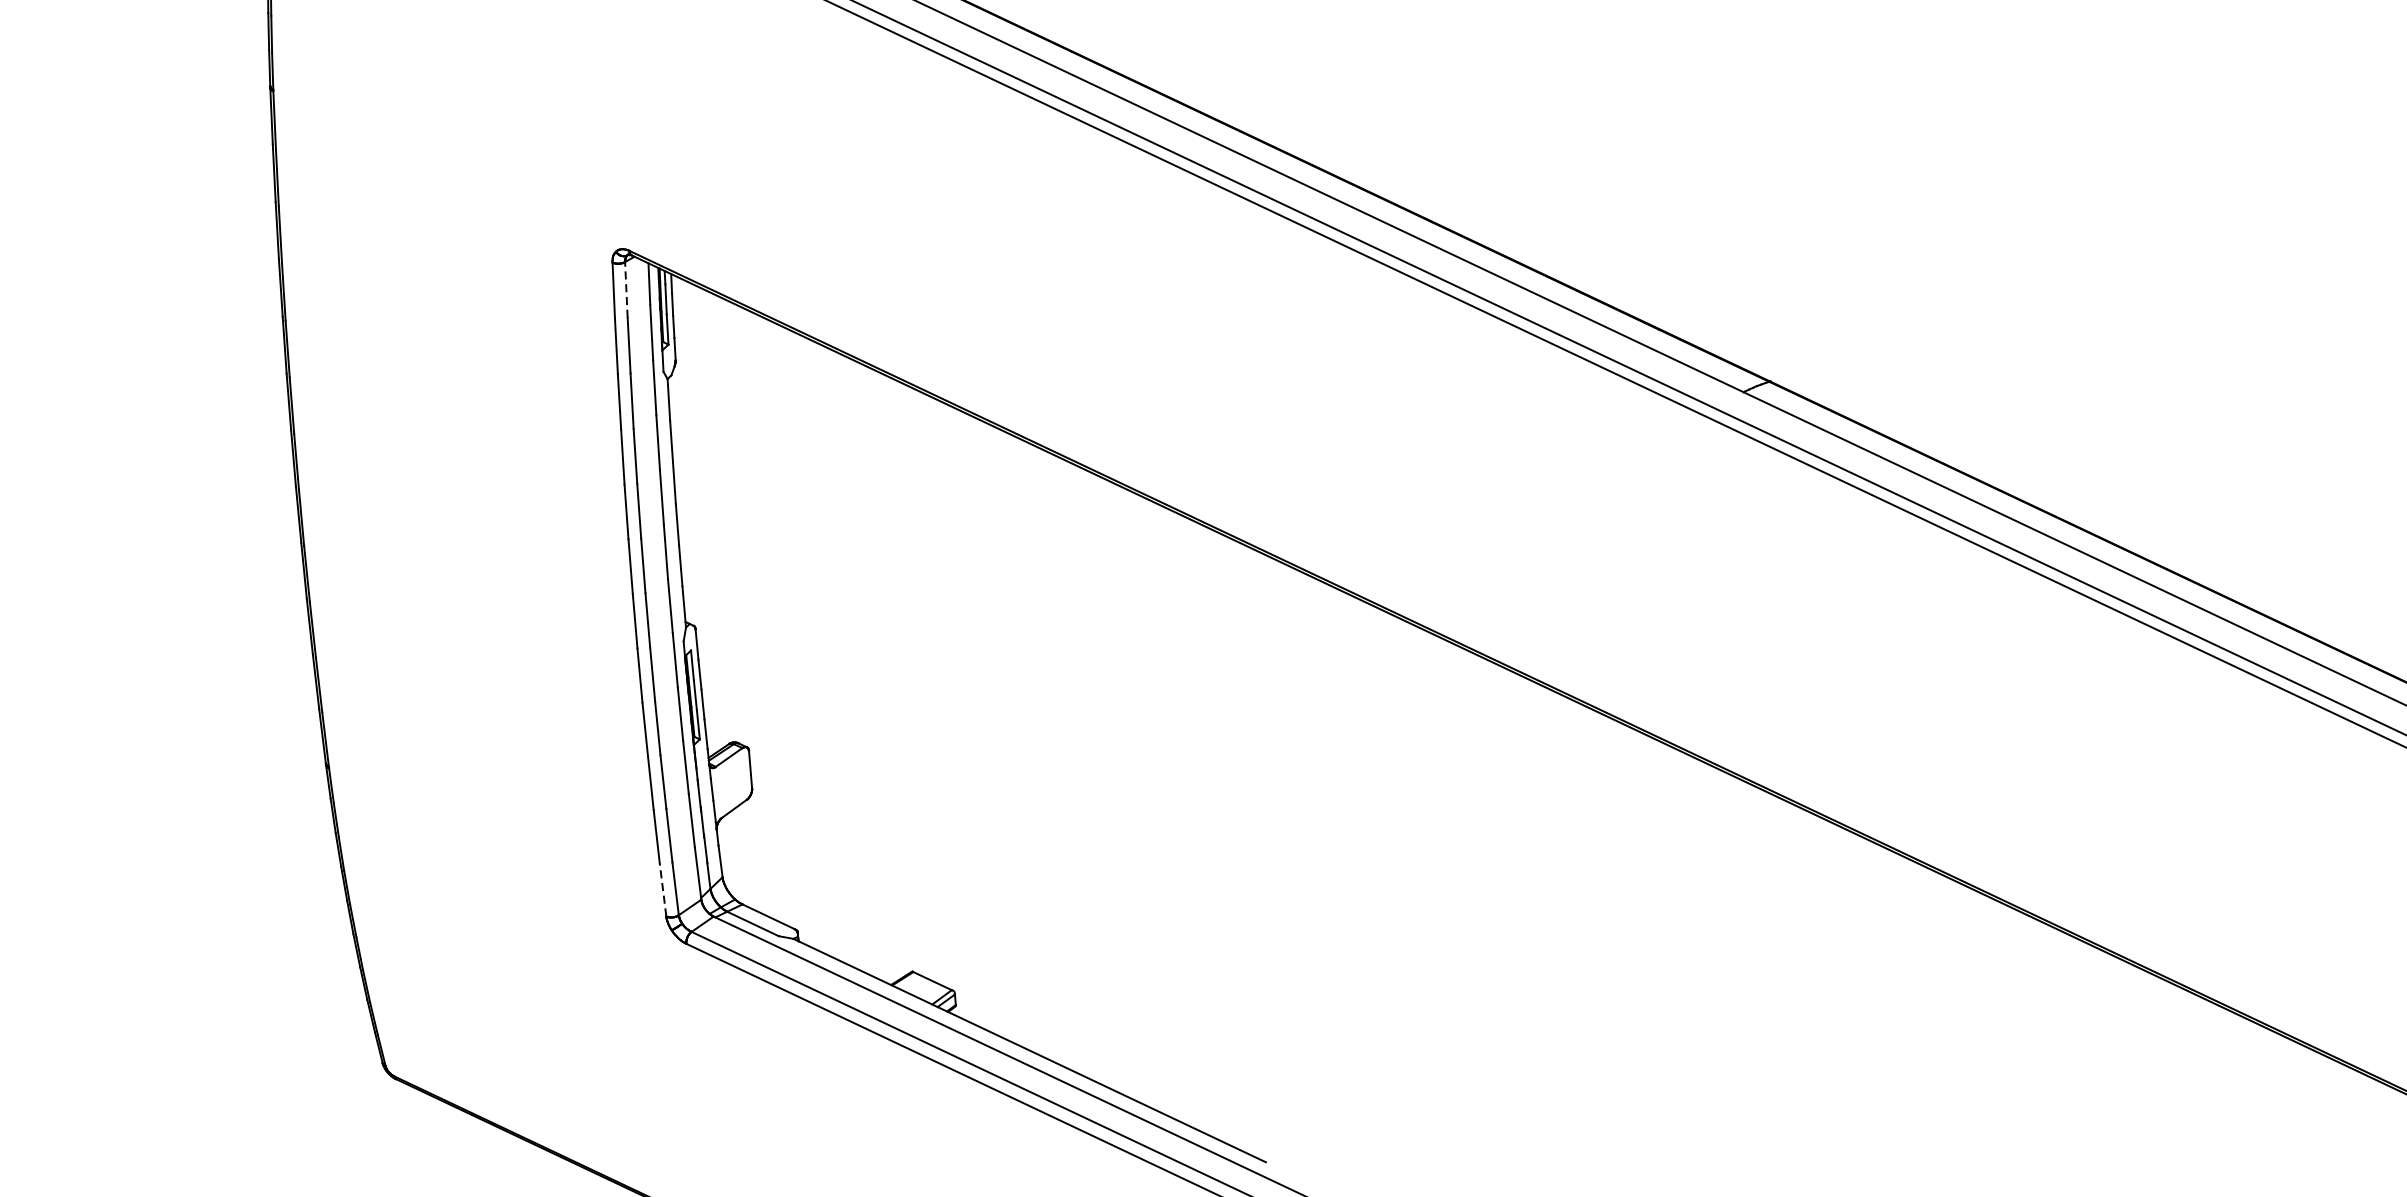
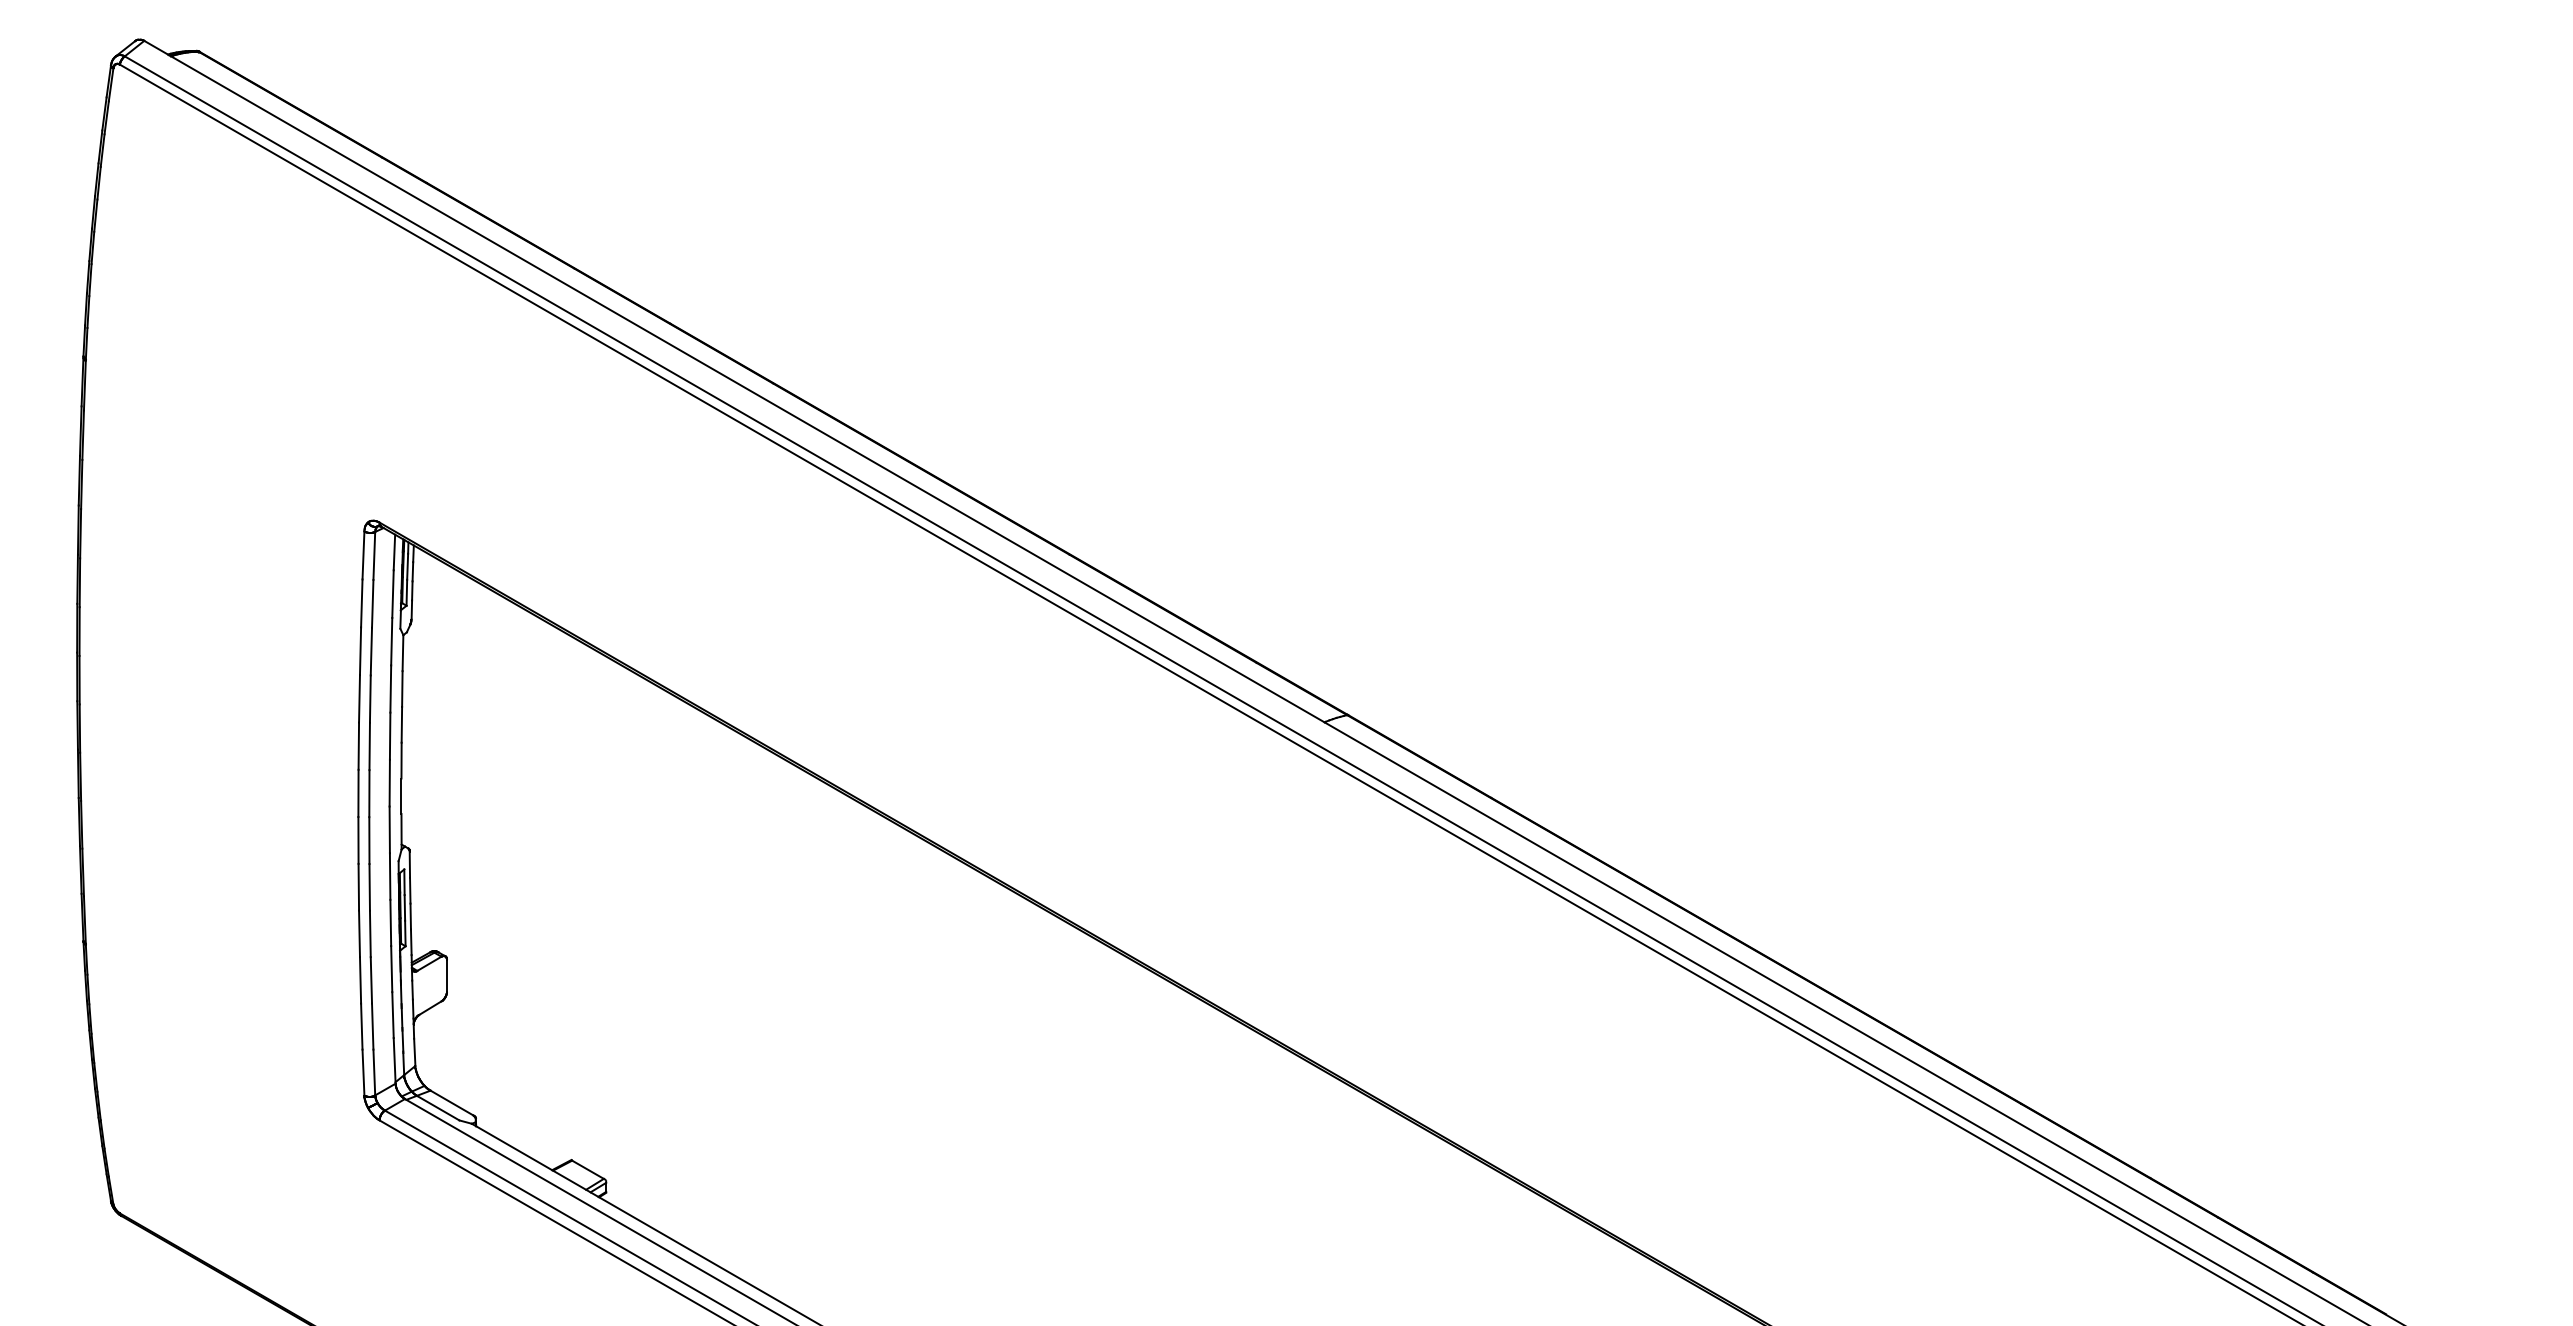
line: (626, 289) -> (374, 555), dashed -> solid
line: (663, 889) -> (363, 1072), dashed -> solid

